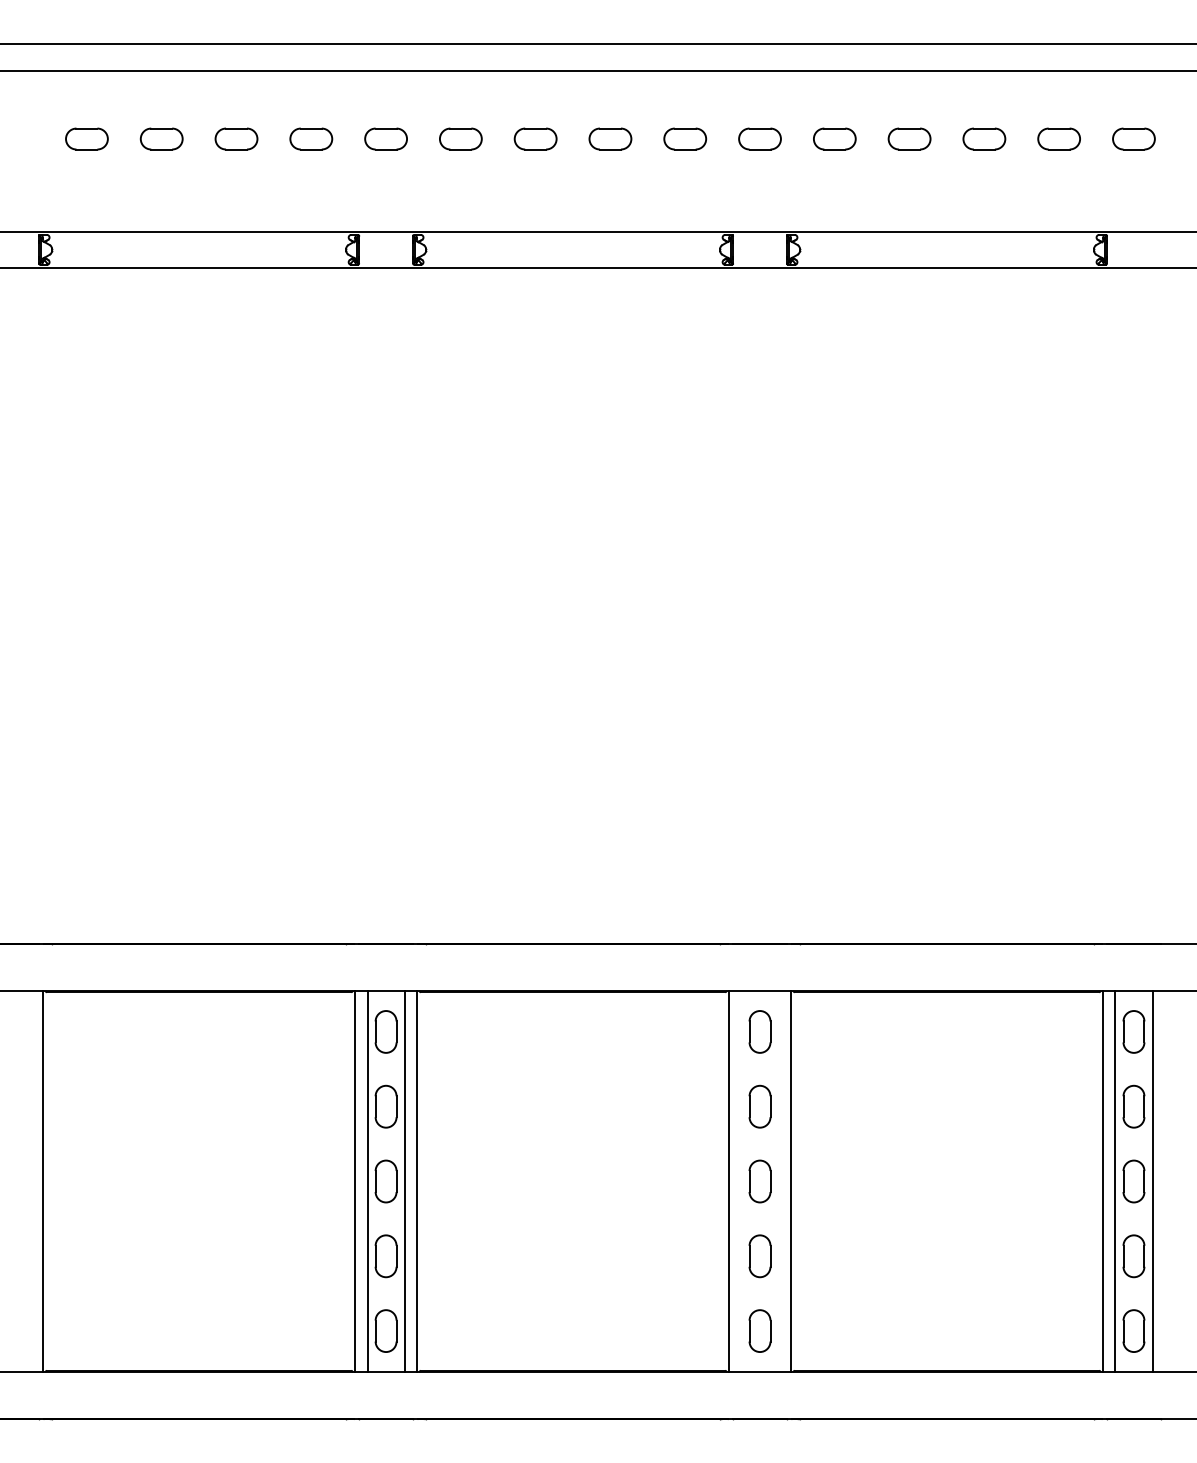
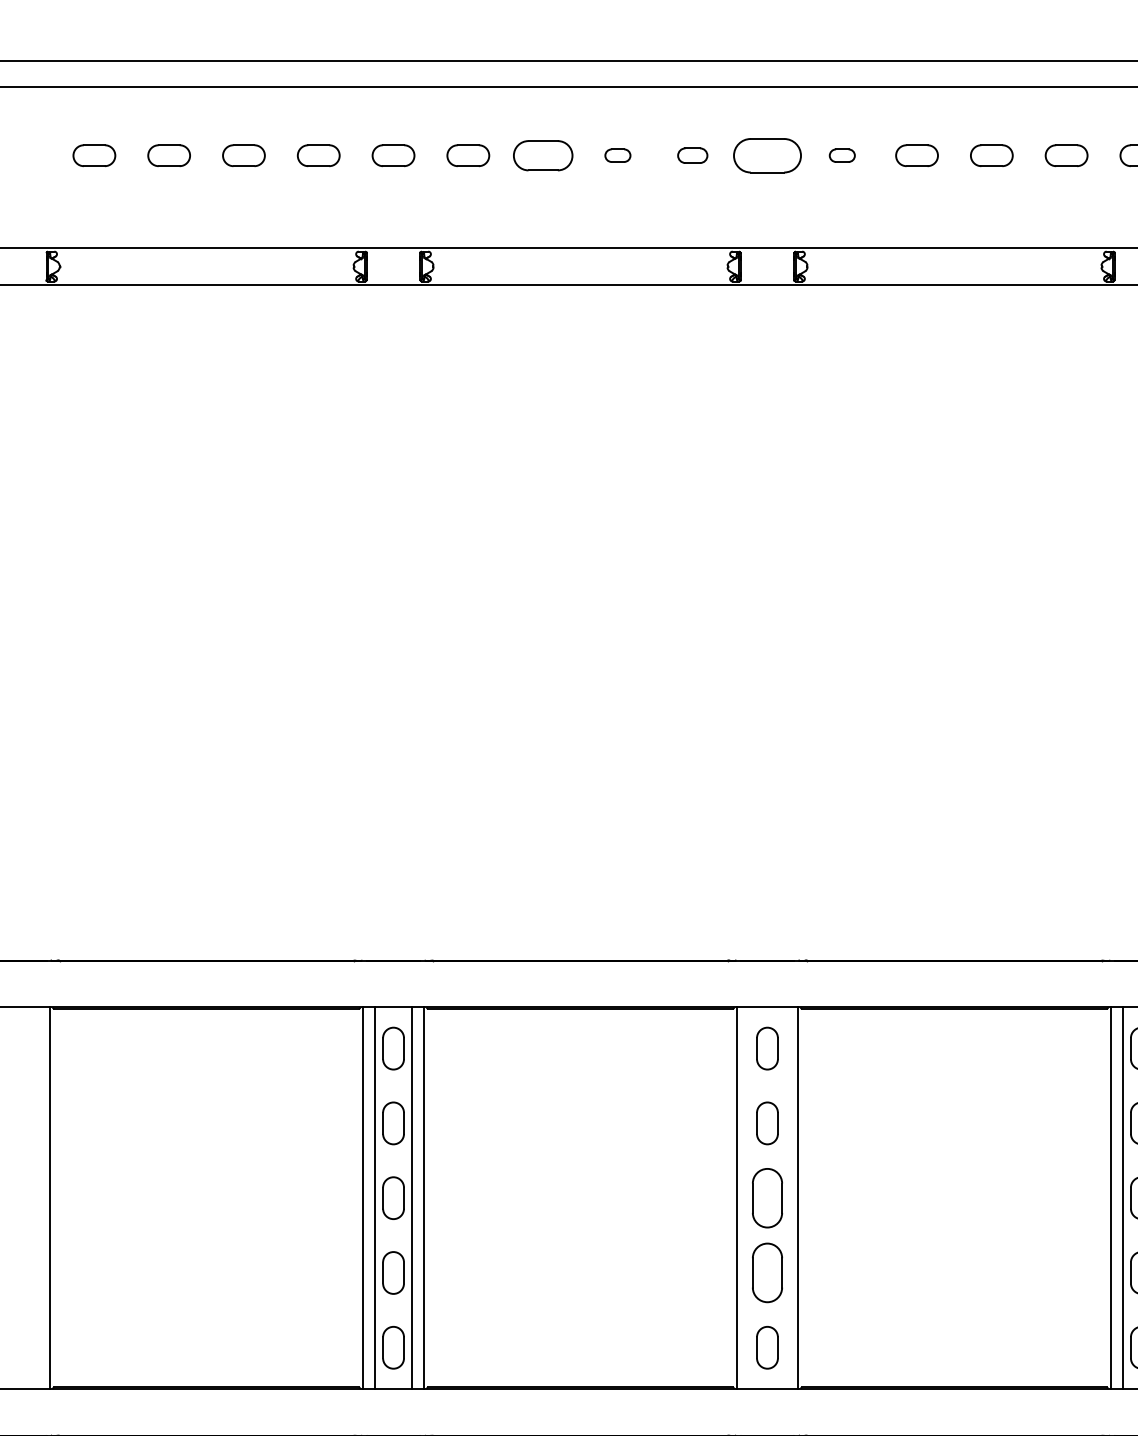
part: (535, 138) -> (542, 155), size x1.4
part: (610, 138) -> (617, 155), size x0.6
part: (685, 138) -> (692, 155), size x0.7
part: (759, 138) -> (766, 155), size x1.6
part: (834, 138) -> (841, 155), size x0.6
part: (759, 1181) -> (766, 1198), size x1.4
part: (759, 1256) -> (766, 1273), size x1.4

